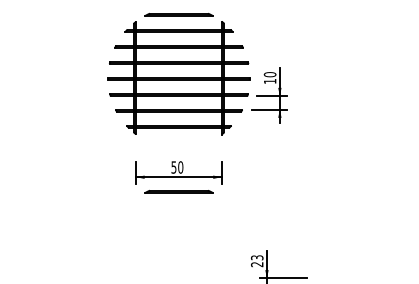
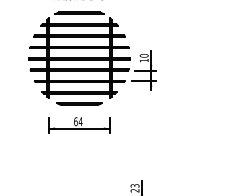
line: (178, 142) -> (79, 104), added
text: (177, 167) -> (78, 121), 50 -> 64
line: (178, 191) -> (79, 138), removed

